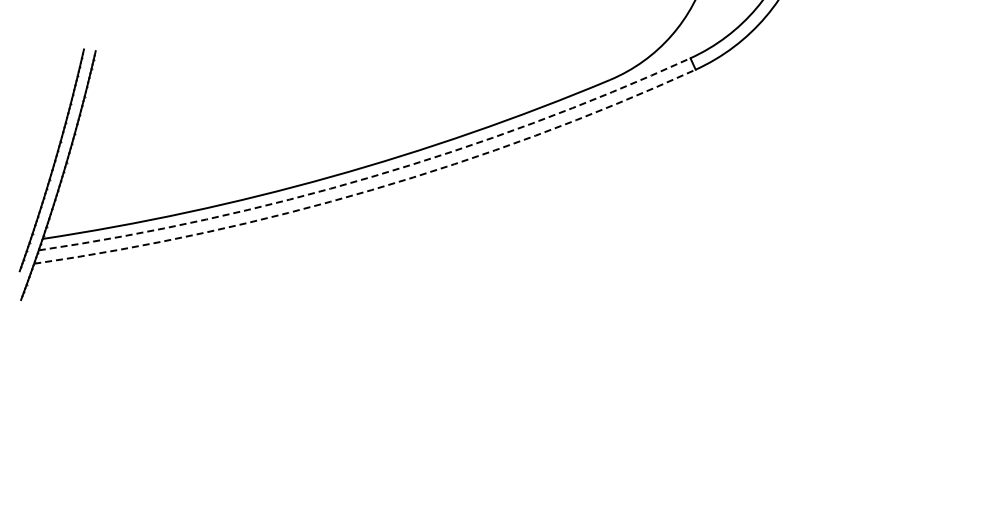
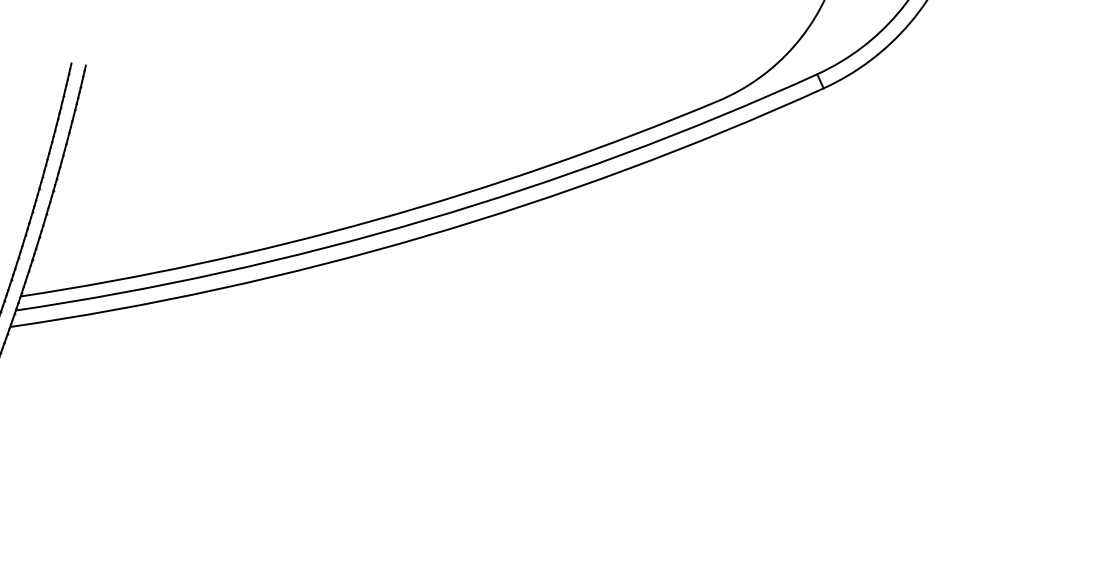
arc: (371, 177) -> (425, 220), dashed -> solid
arc: (371, 190) -> (425, 236), dashed -> solid

